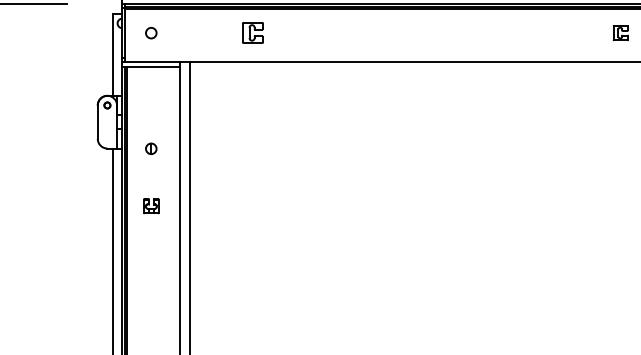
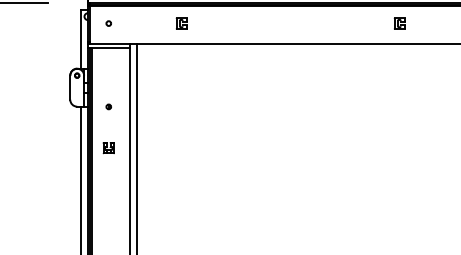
circle: (151, 32) -> (108, 23), size x0.62
part: (252, 33) -> (181, 23), size x0.71
part: (620, 33) -> (399, 23), moved
part: (151, 148) -> (108, 106), size x0.62

